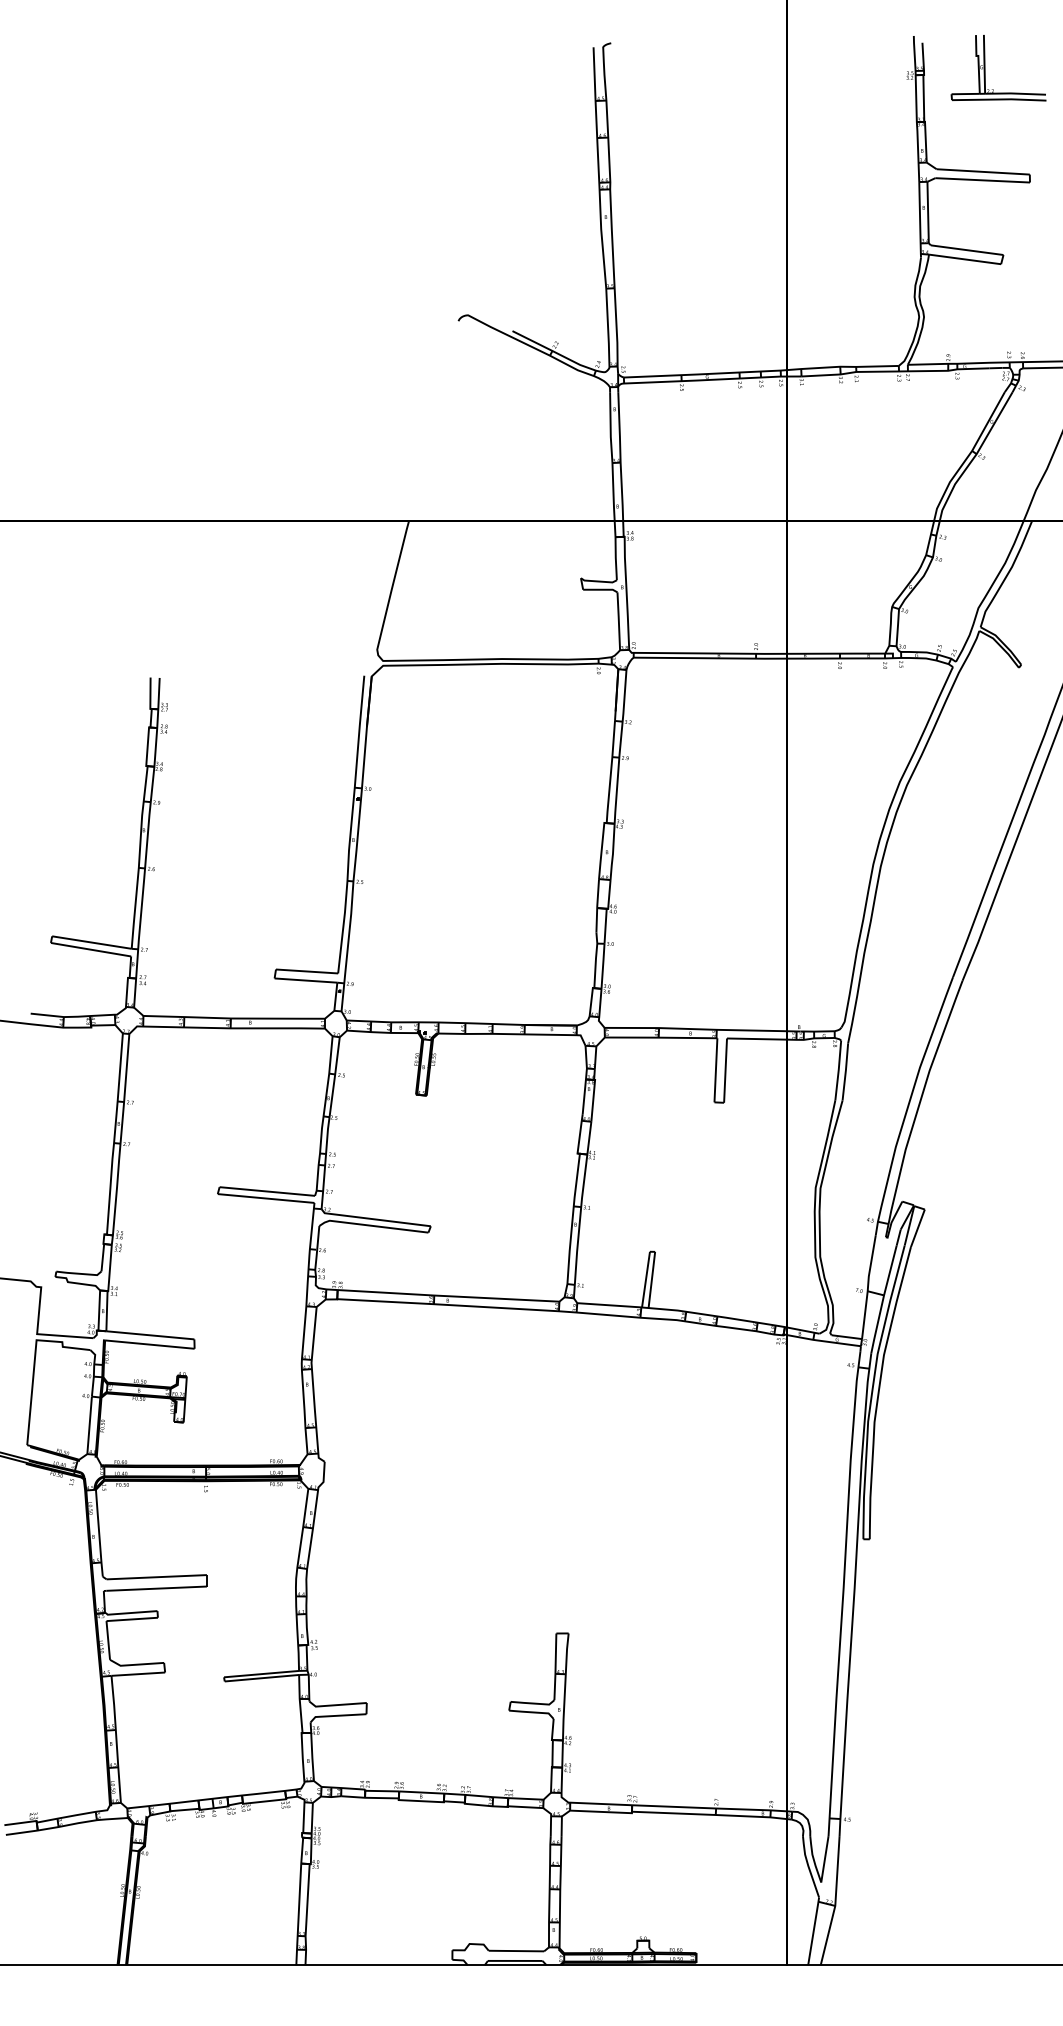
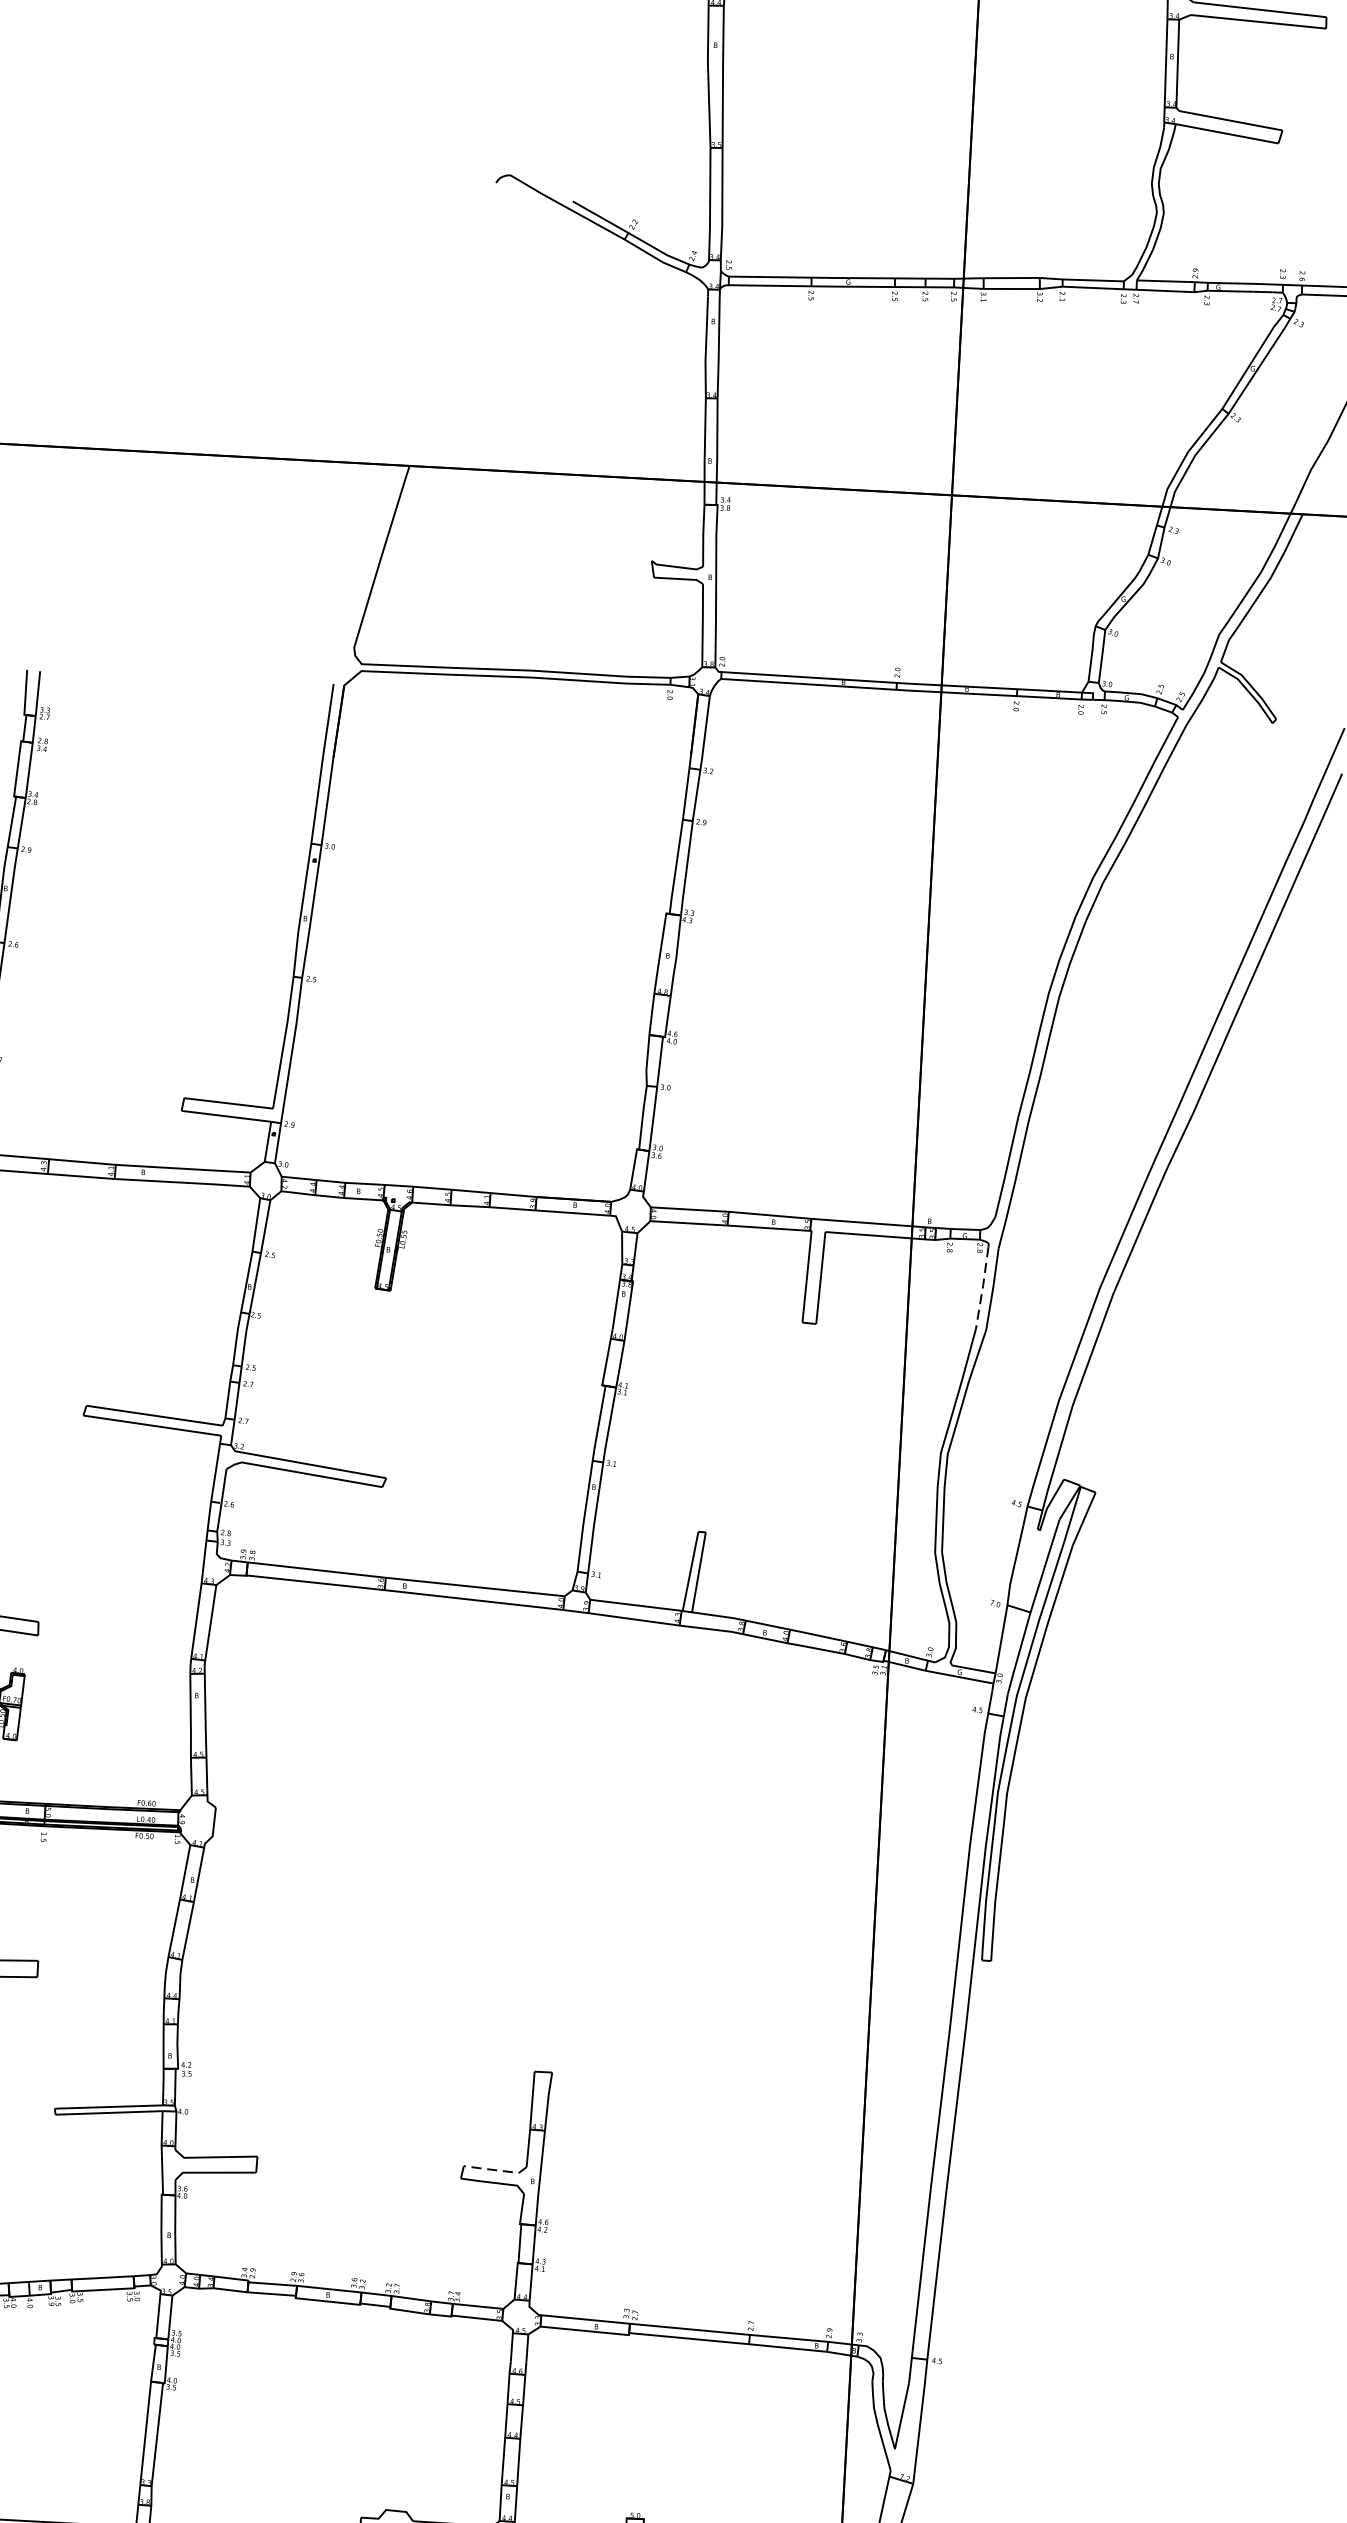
line: (838, 1071) -> (982, 1288), solid -> dashed
line: (533, 1703) -> (496, 2170), solid -> dashed

